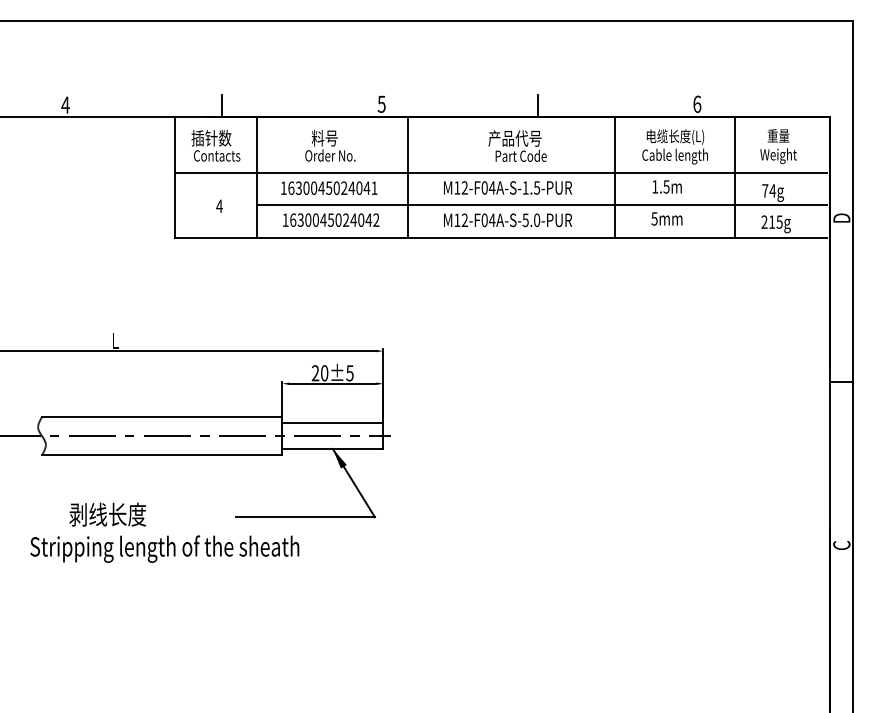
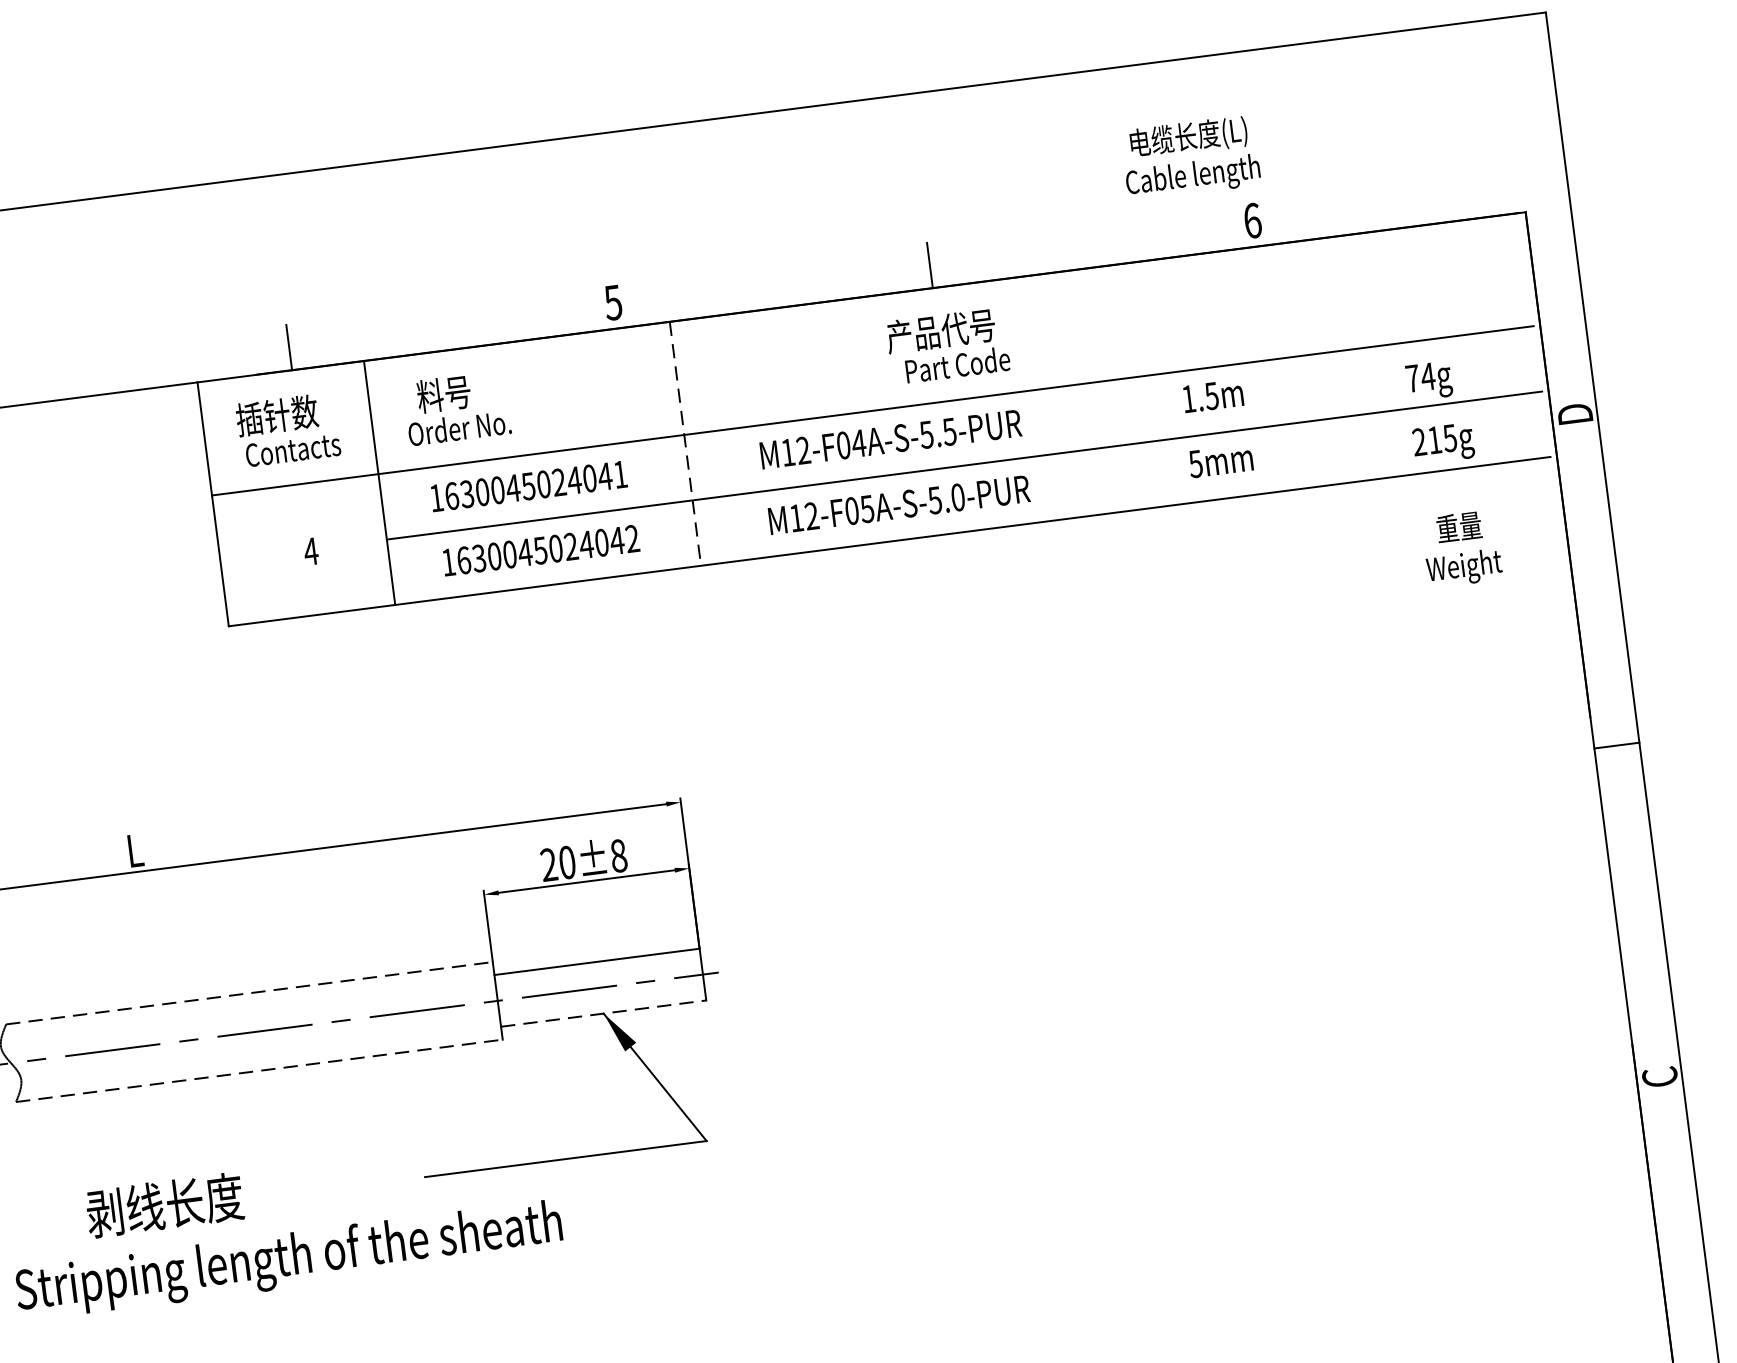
text: (330, 145) -> (457, 407), moved
text: (517, 145) -> (947, 344), moved
text: (674, 146) -> (1189, 157), moved
text: (778, 146) -> (1461, 548), moved
line: (407, 177) -> (684, 444), solid -> dashed
line: (615, 177) -> (1105, 390), removed
line: (734, 177) -> (1347, 359), removed
text: (525, 187) -> (926, 433), M12-F04A-S-1.5-PUR -> M12-F04A-S-5.5-PUR
text: (491, 220) -> (865, 509), M12-F04A-S-5.0-PUR -> M12-F05A-S-5.0-PUR
text: (349, 373) -> (617, 856), 20±5 -> 20±8
line: (162, 416) -> (250, 992), solid -> dashed
line: (332, 448) -> (602, 1012), solid -> dashed
line: (162, 455) -> (260, 1071), solid -> dashed

